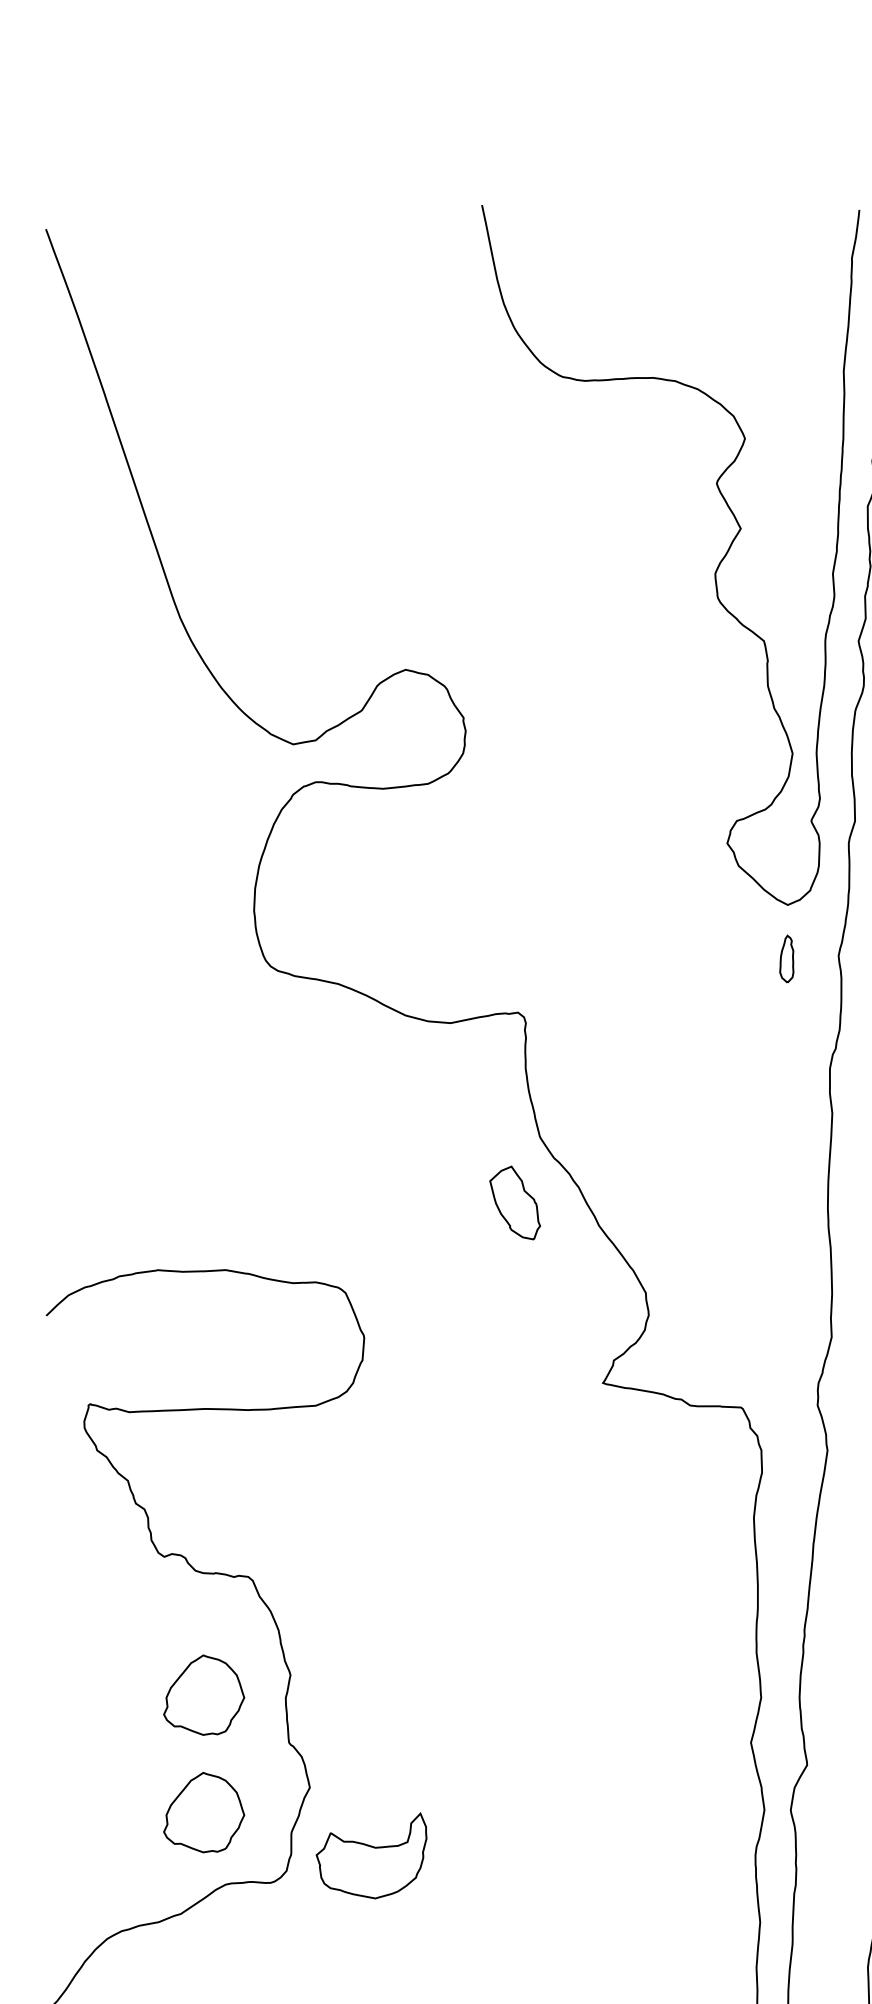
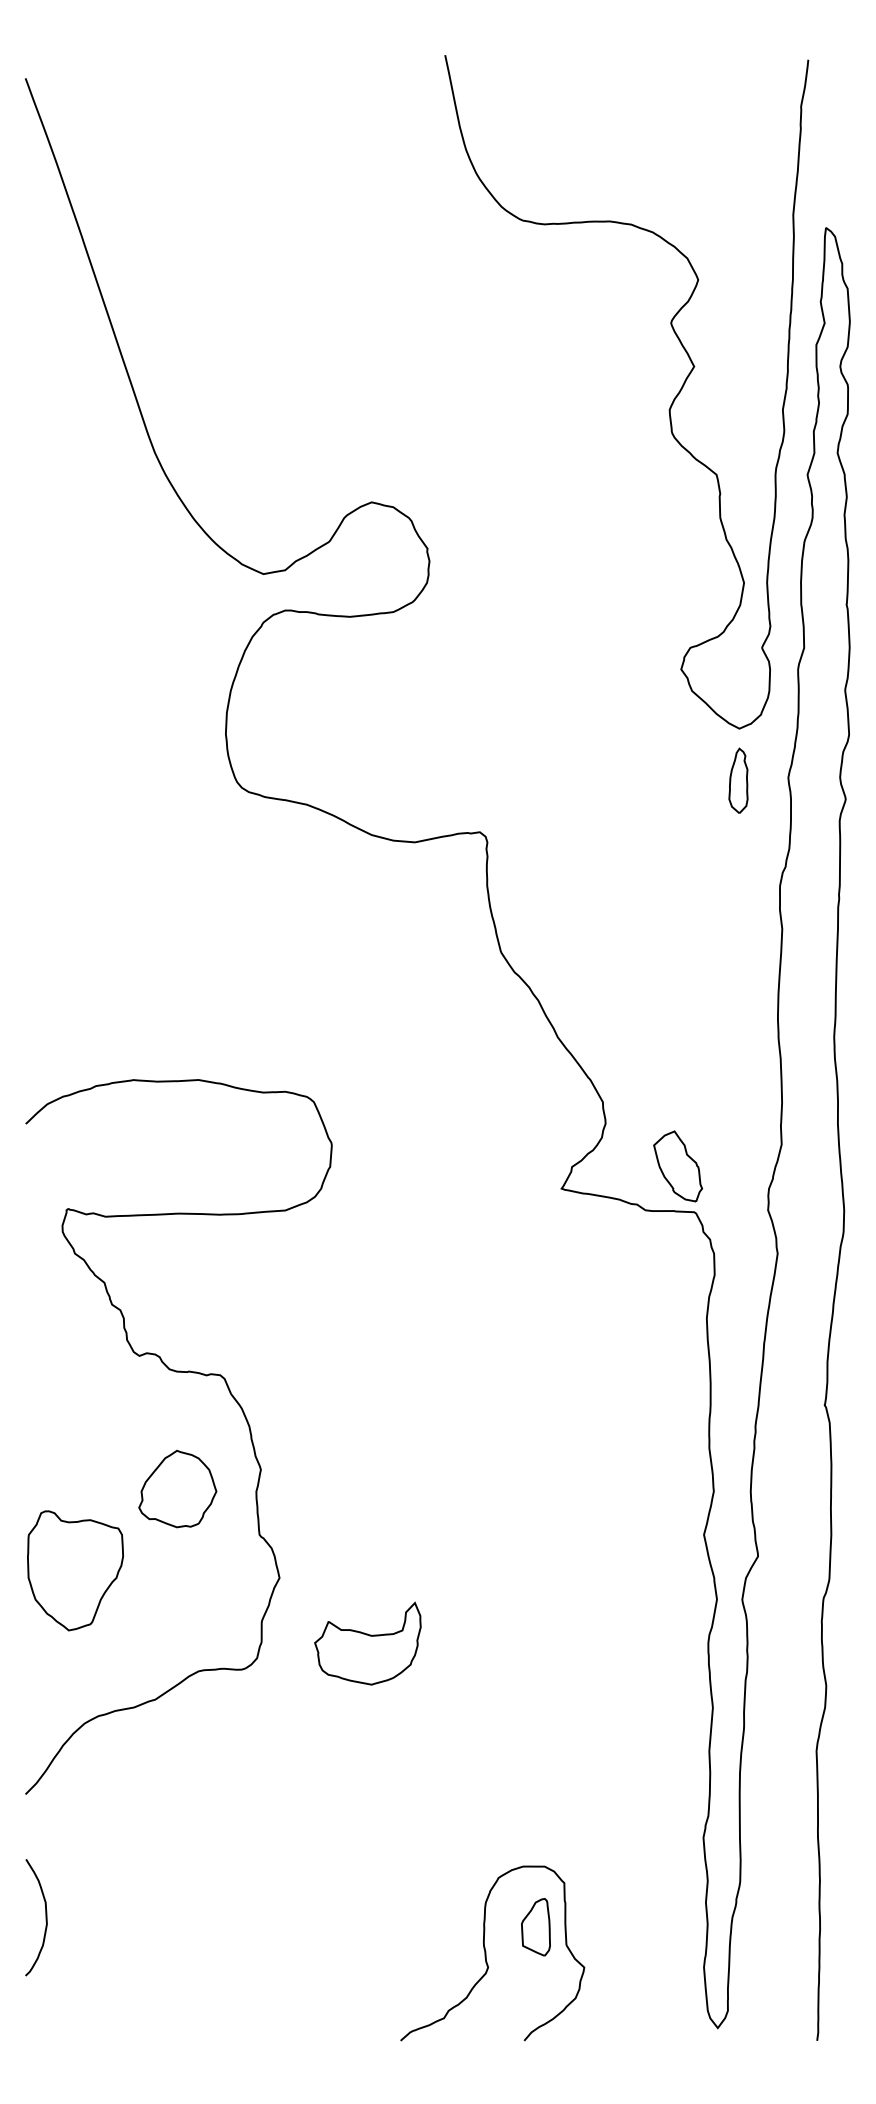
part: (786, 958) -> (738, 780), size x1.43
part: (515, 1203) -> (678, 1166), moved
part: (97, 1779) -> (75, 1570), added
part: (203, 1813) -> (177, 1602), removed
part: (371, 1855) -> (367, 1643), moved

